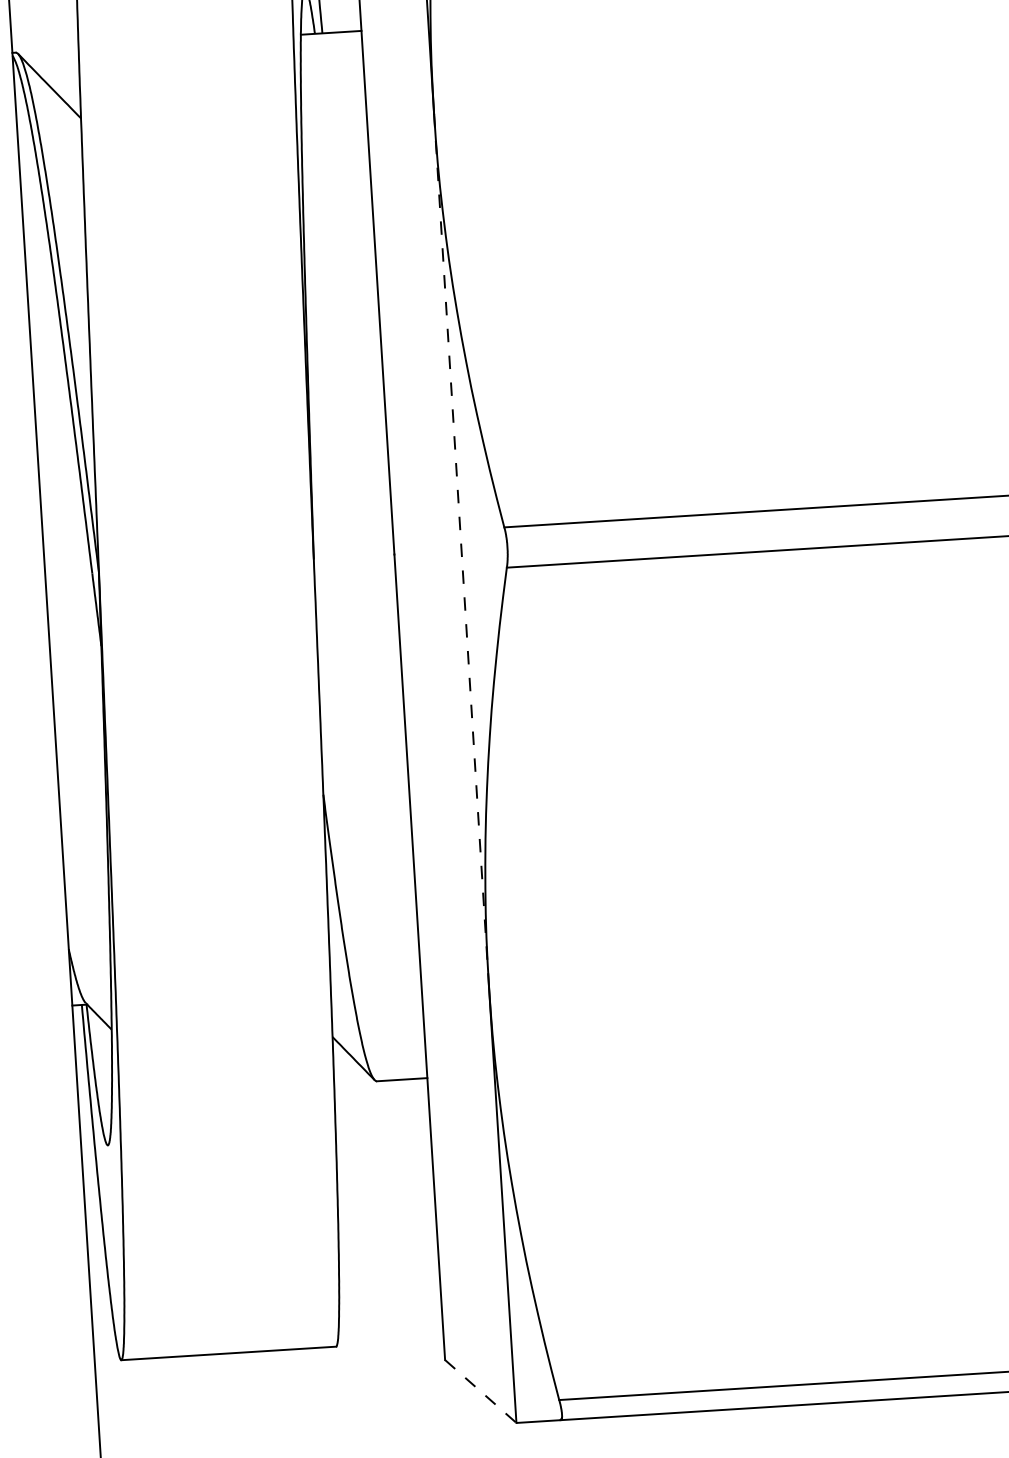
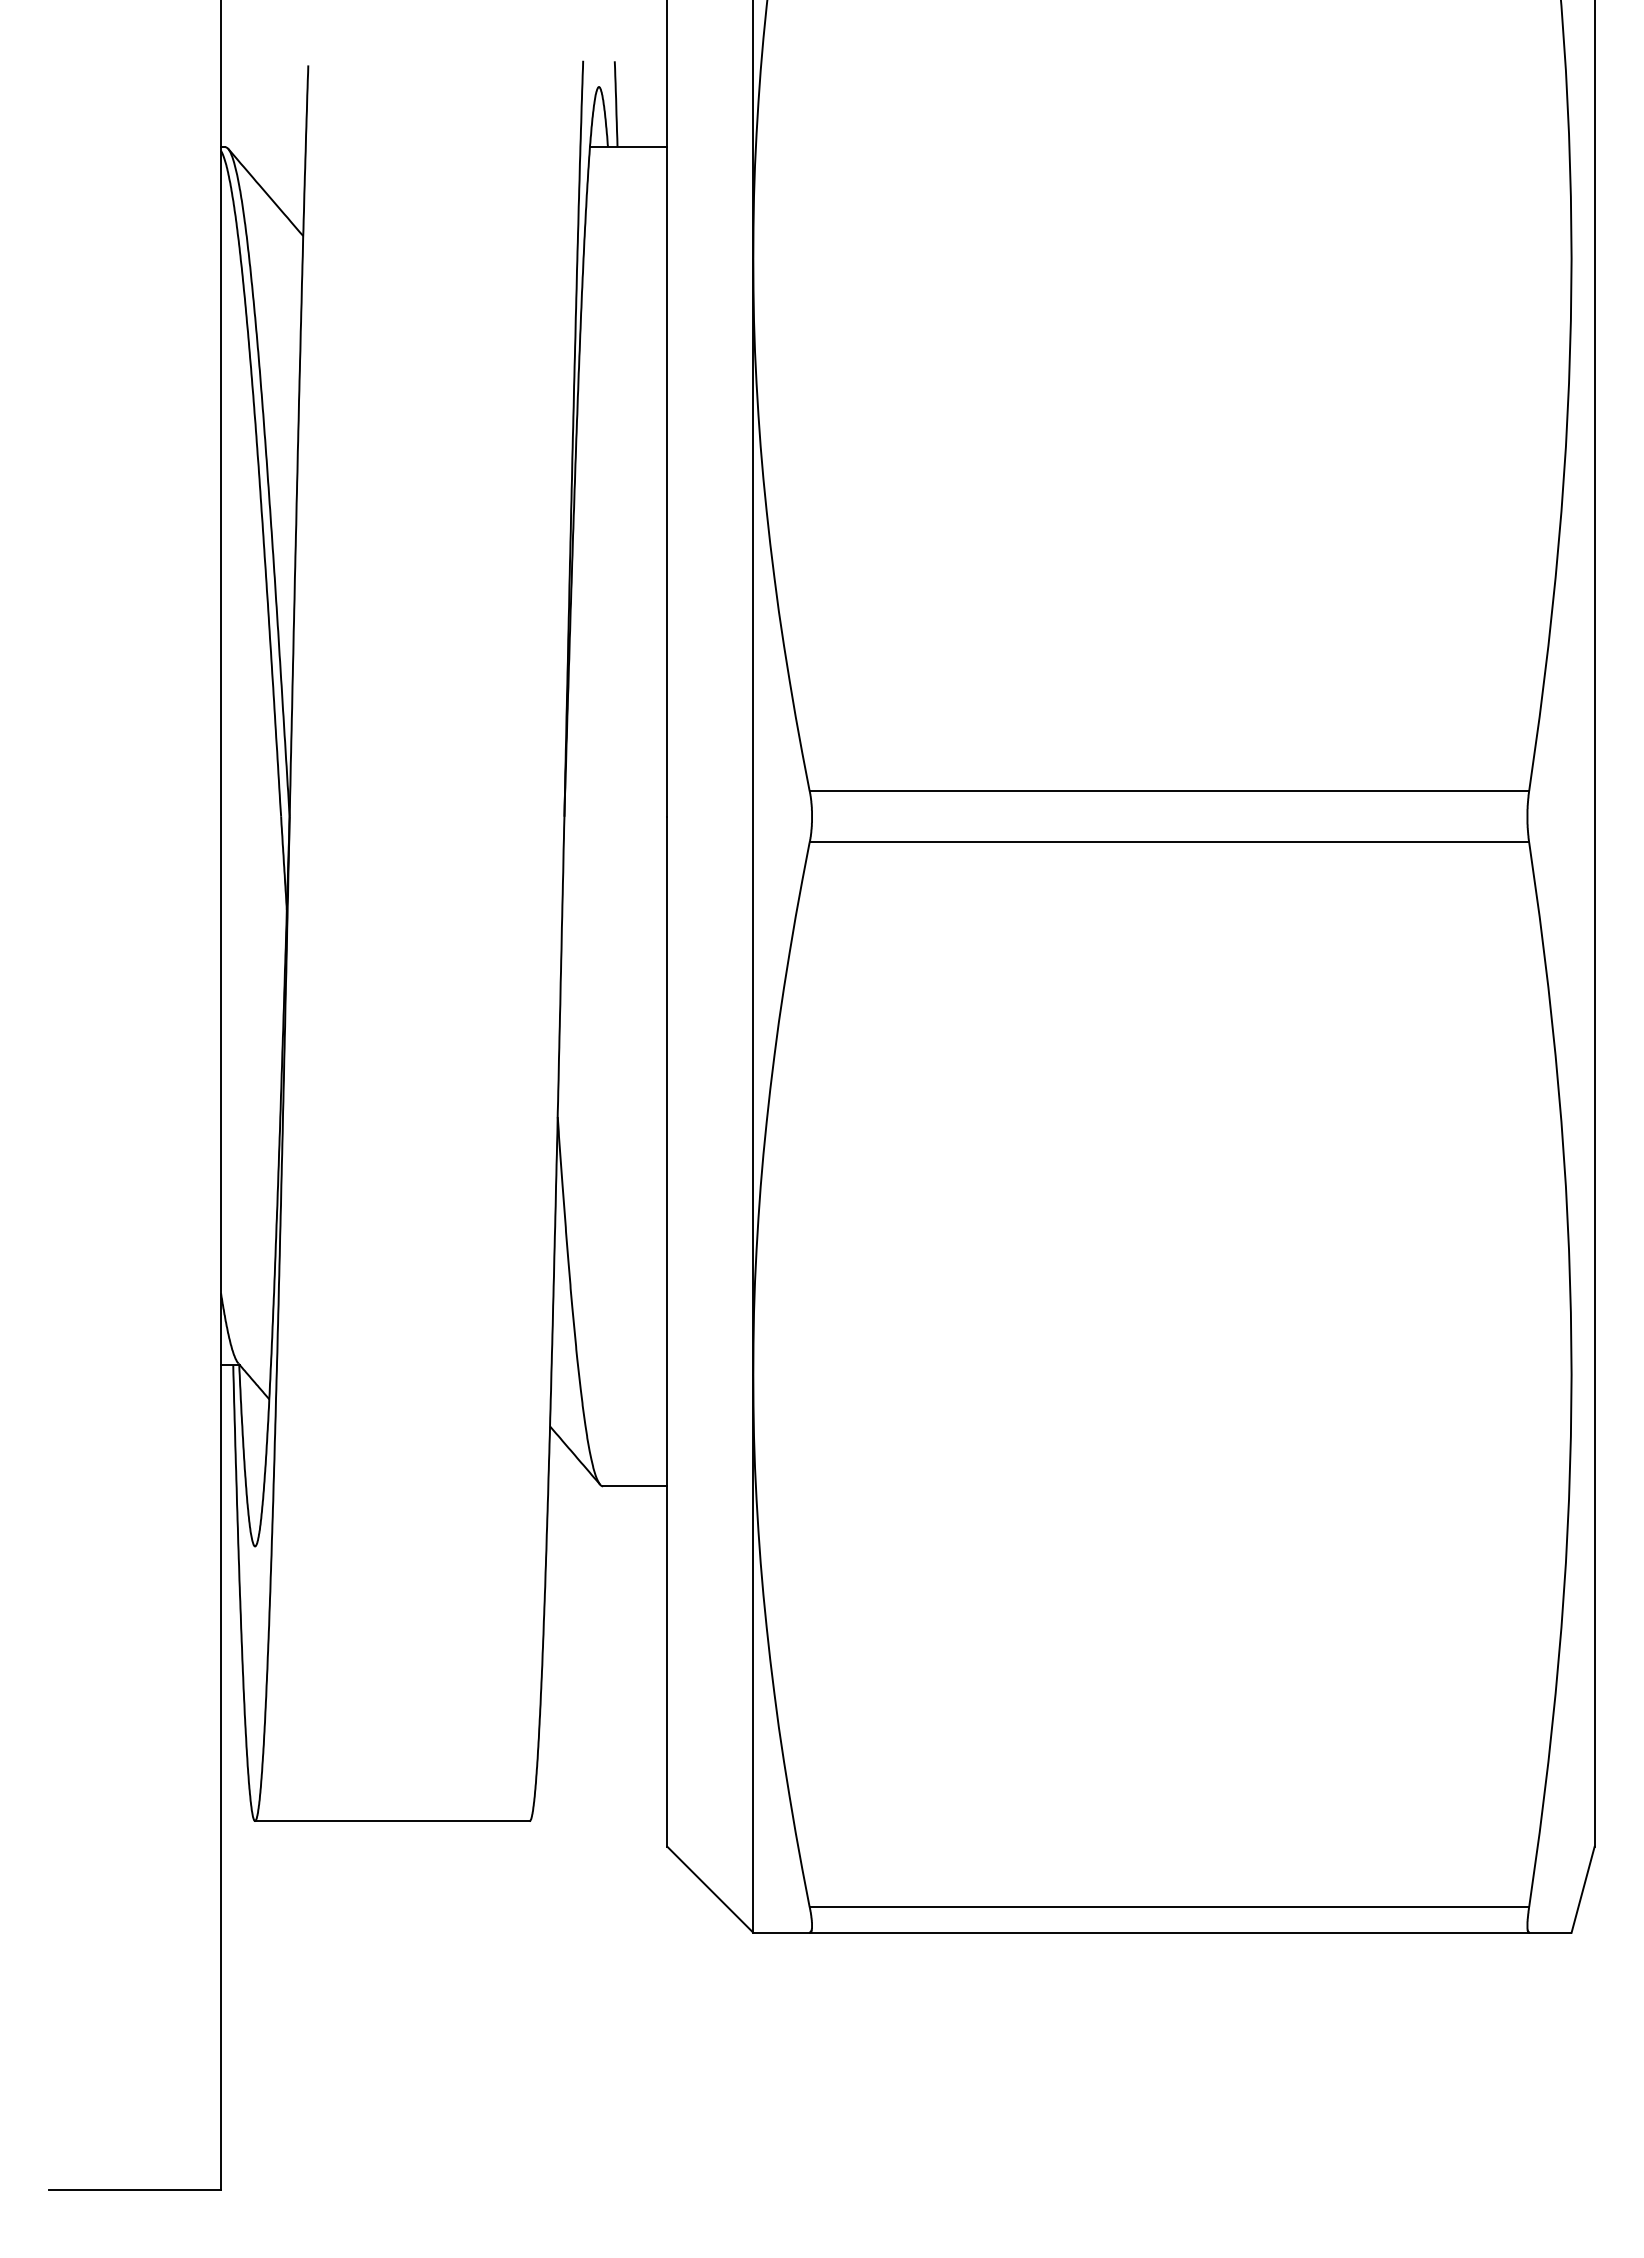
line: (461, 550) -> (753, 816), dashed -> solid
line: (480, 1391) -> (710, 1889), dashed -> solid

